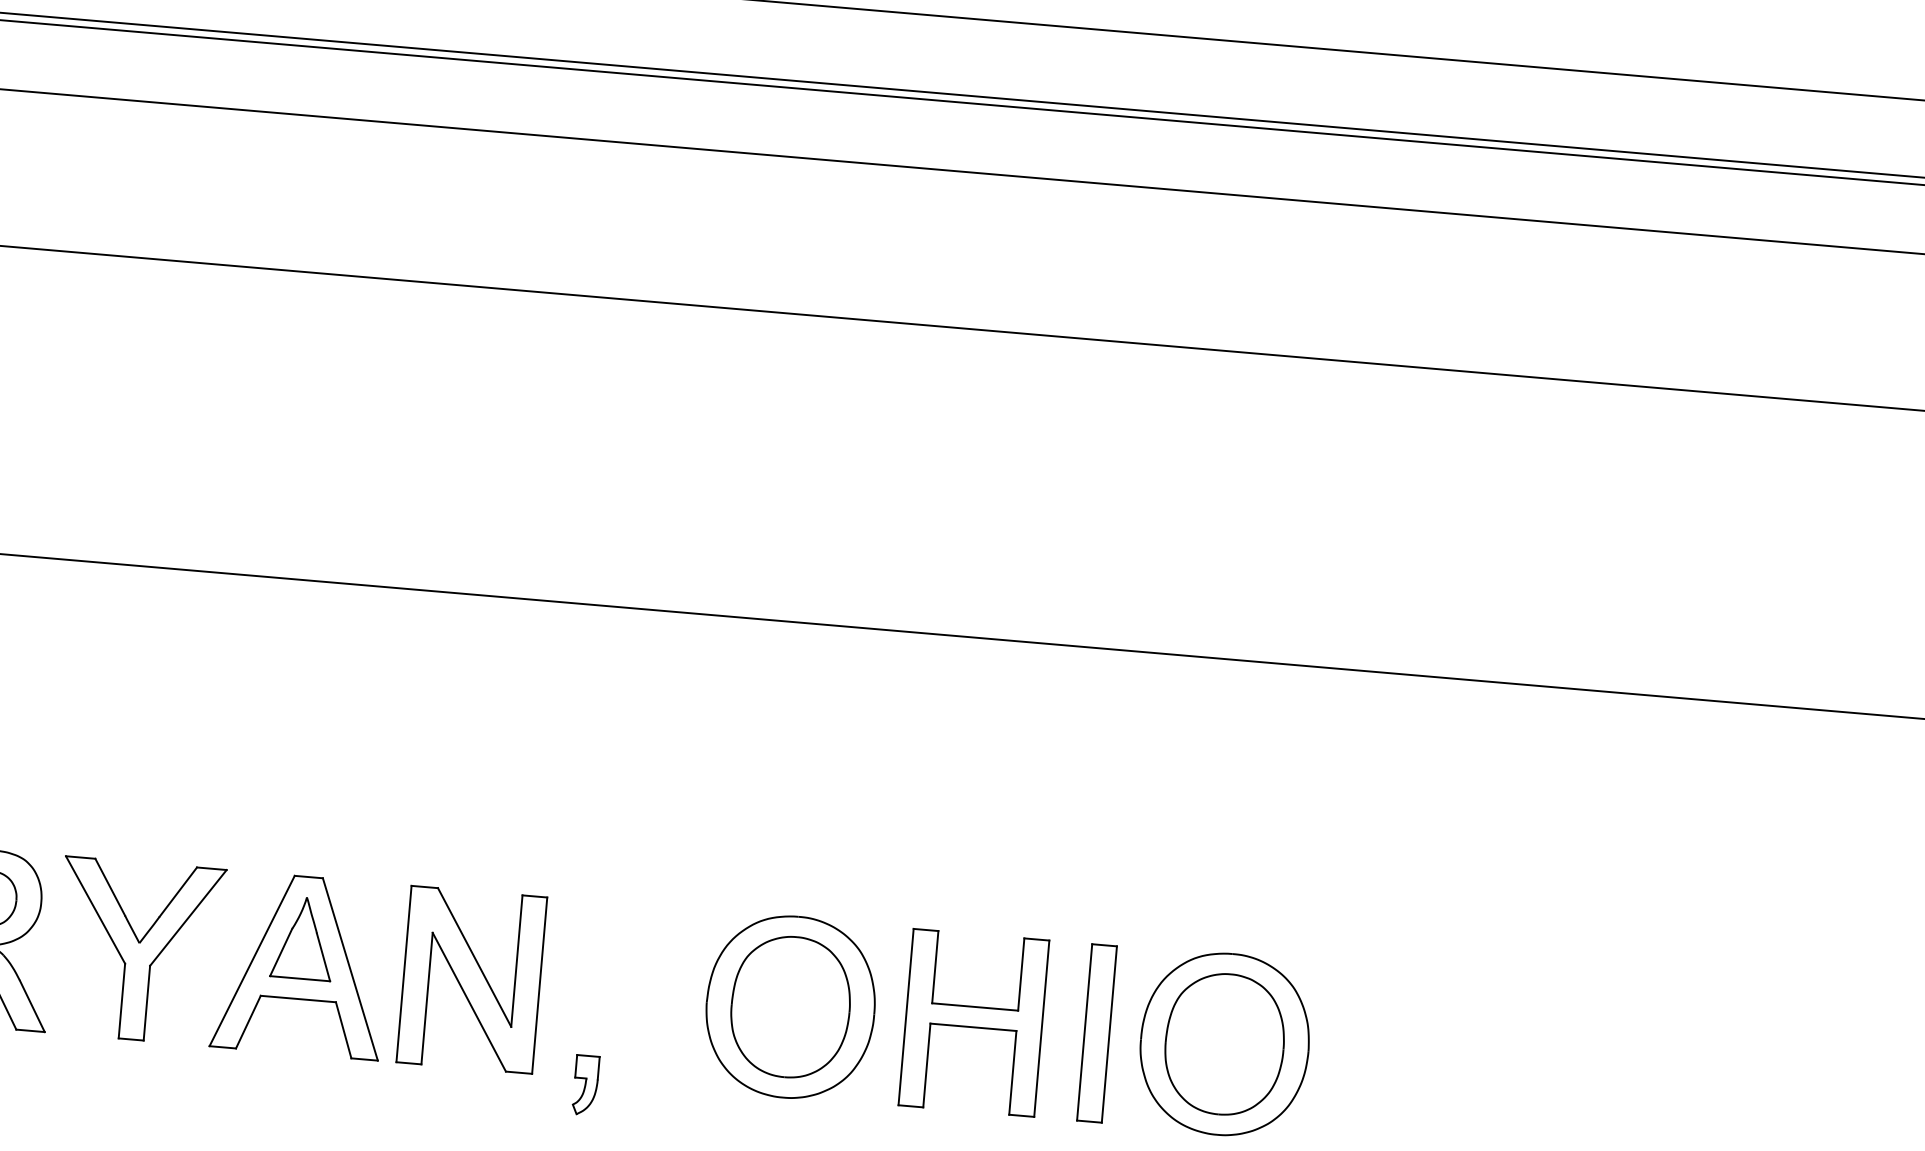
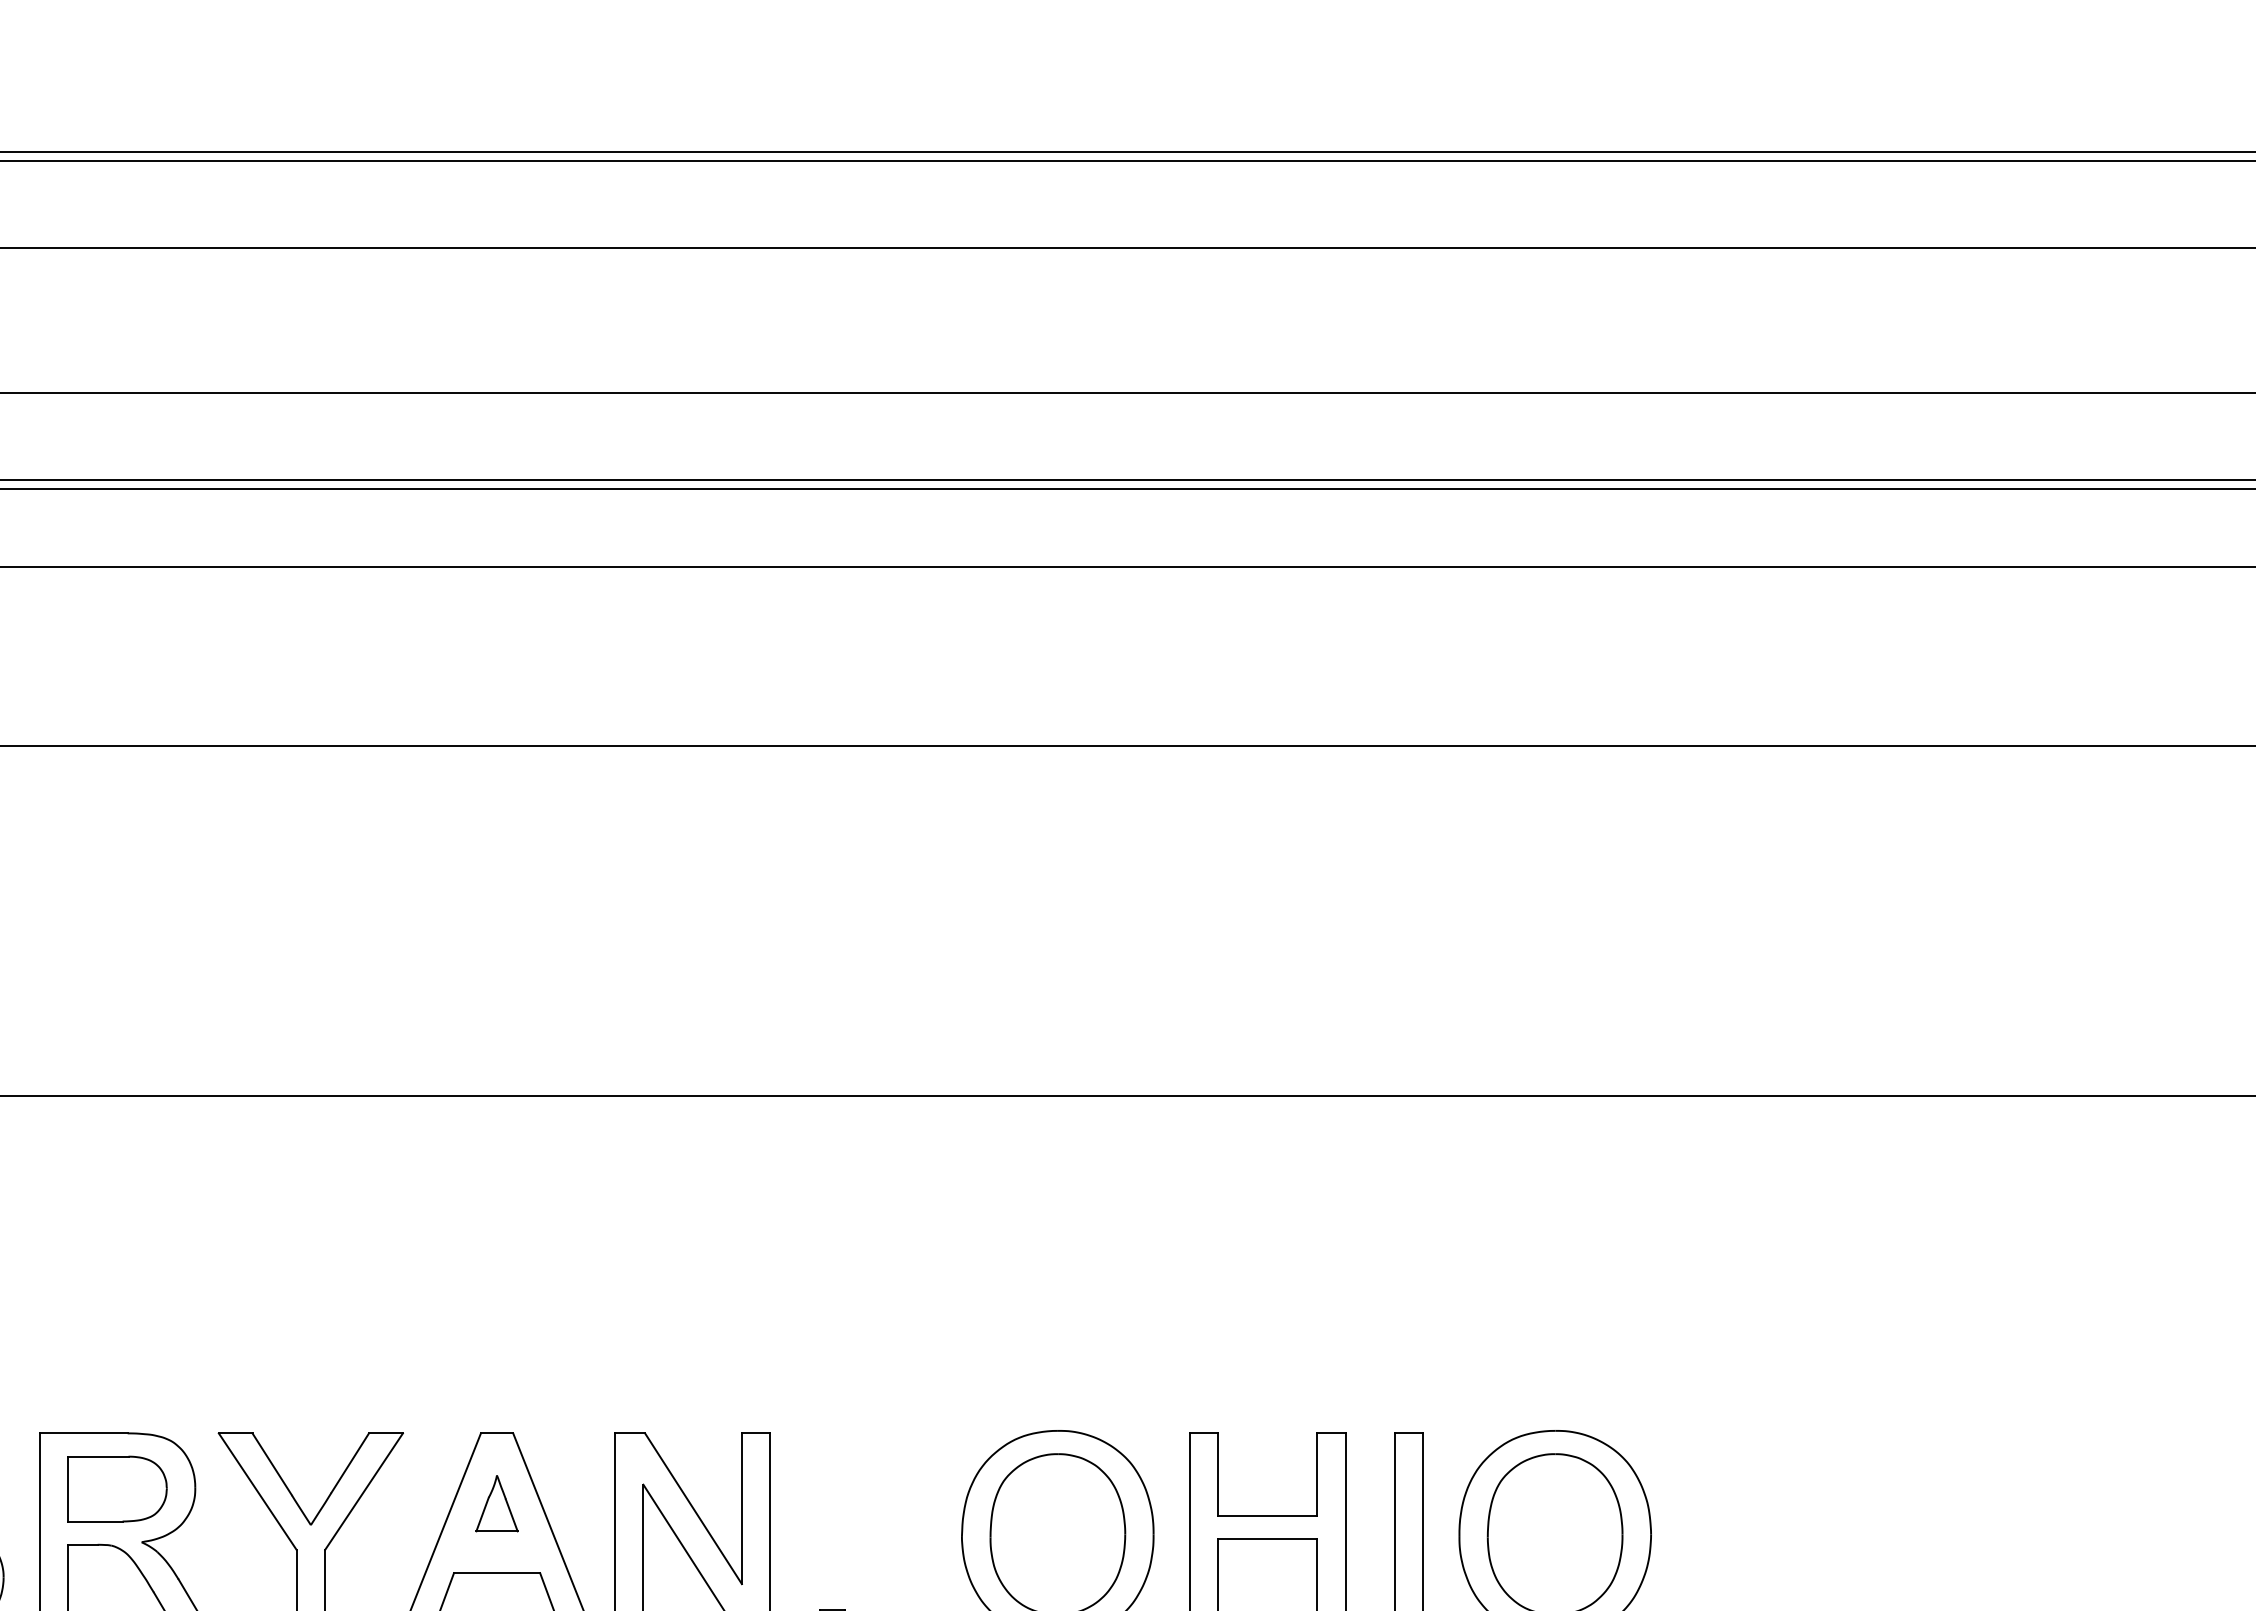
part: (303, 938) -> (496, 1503), size x0.6

